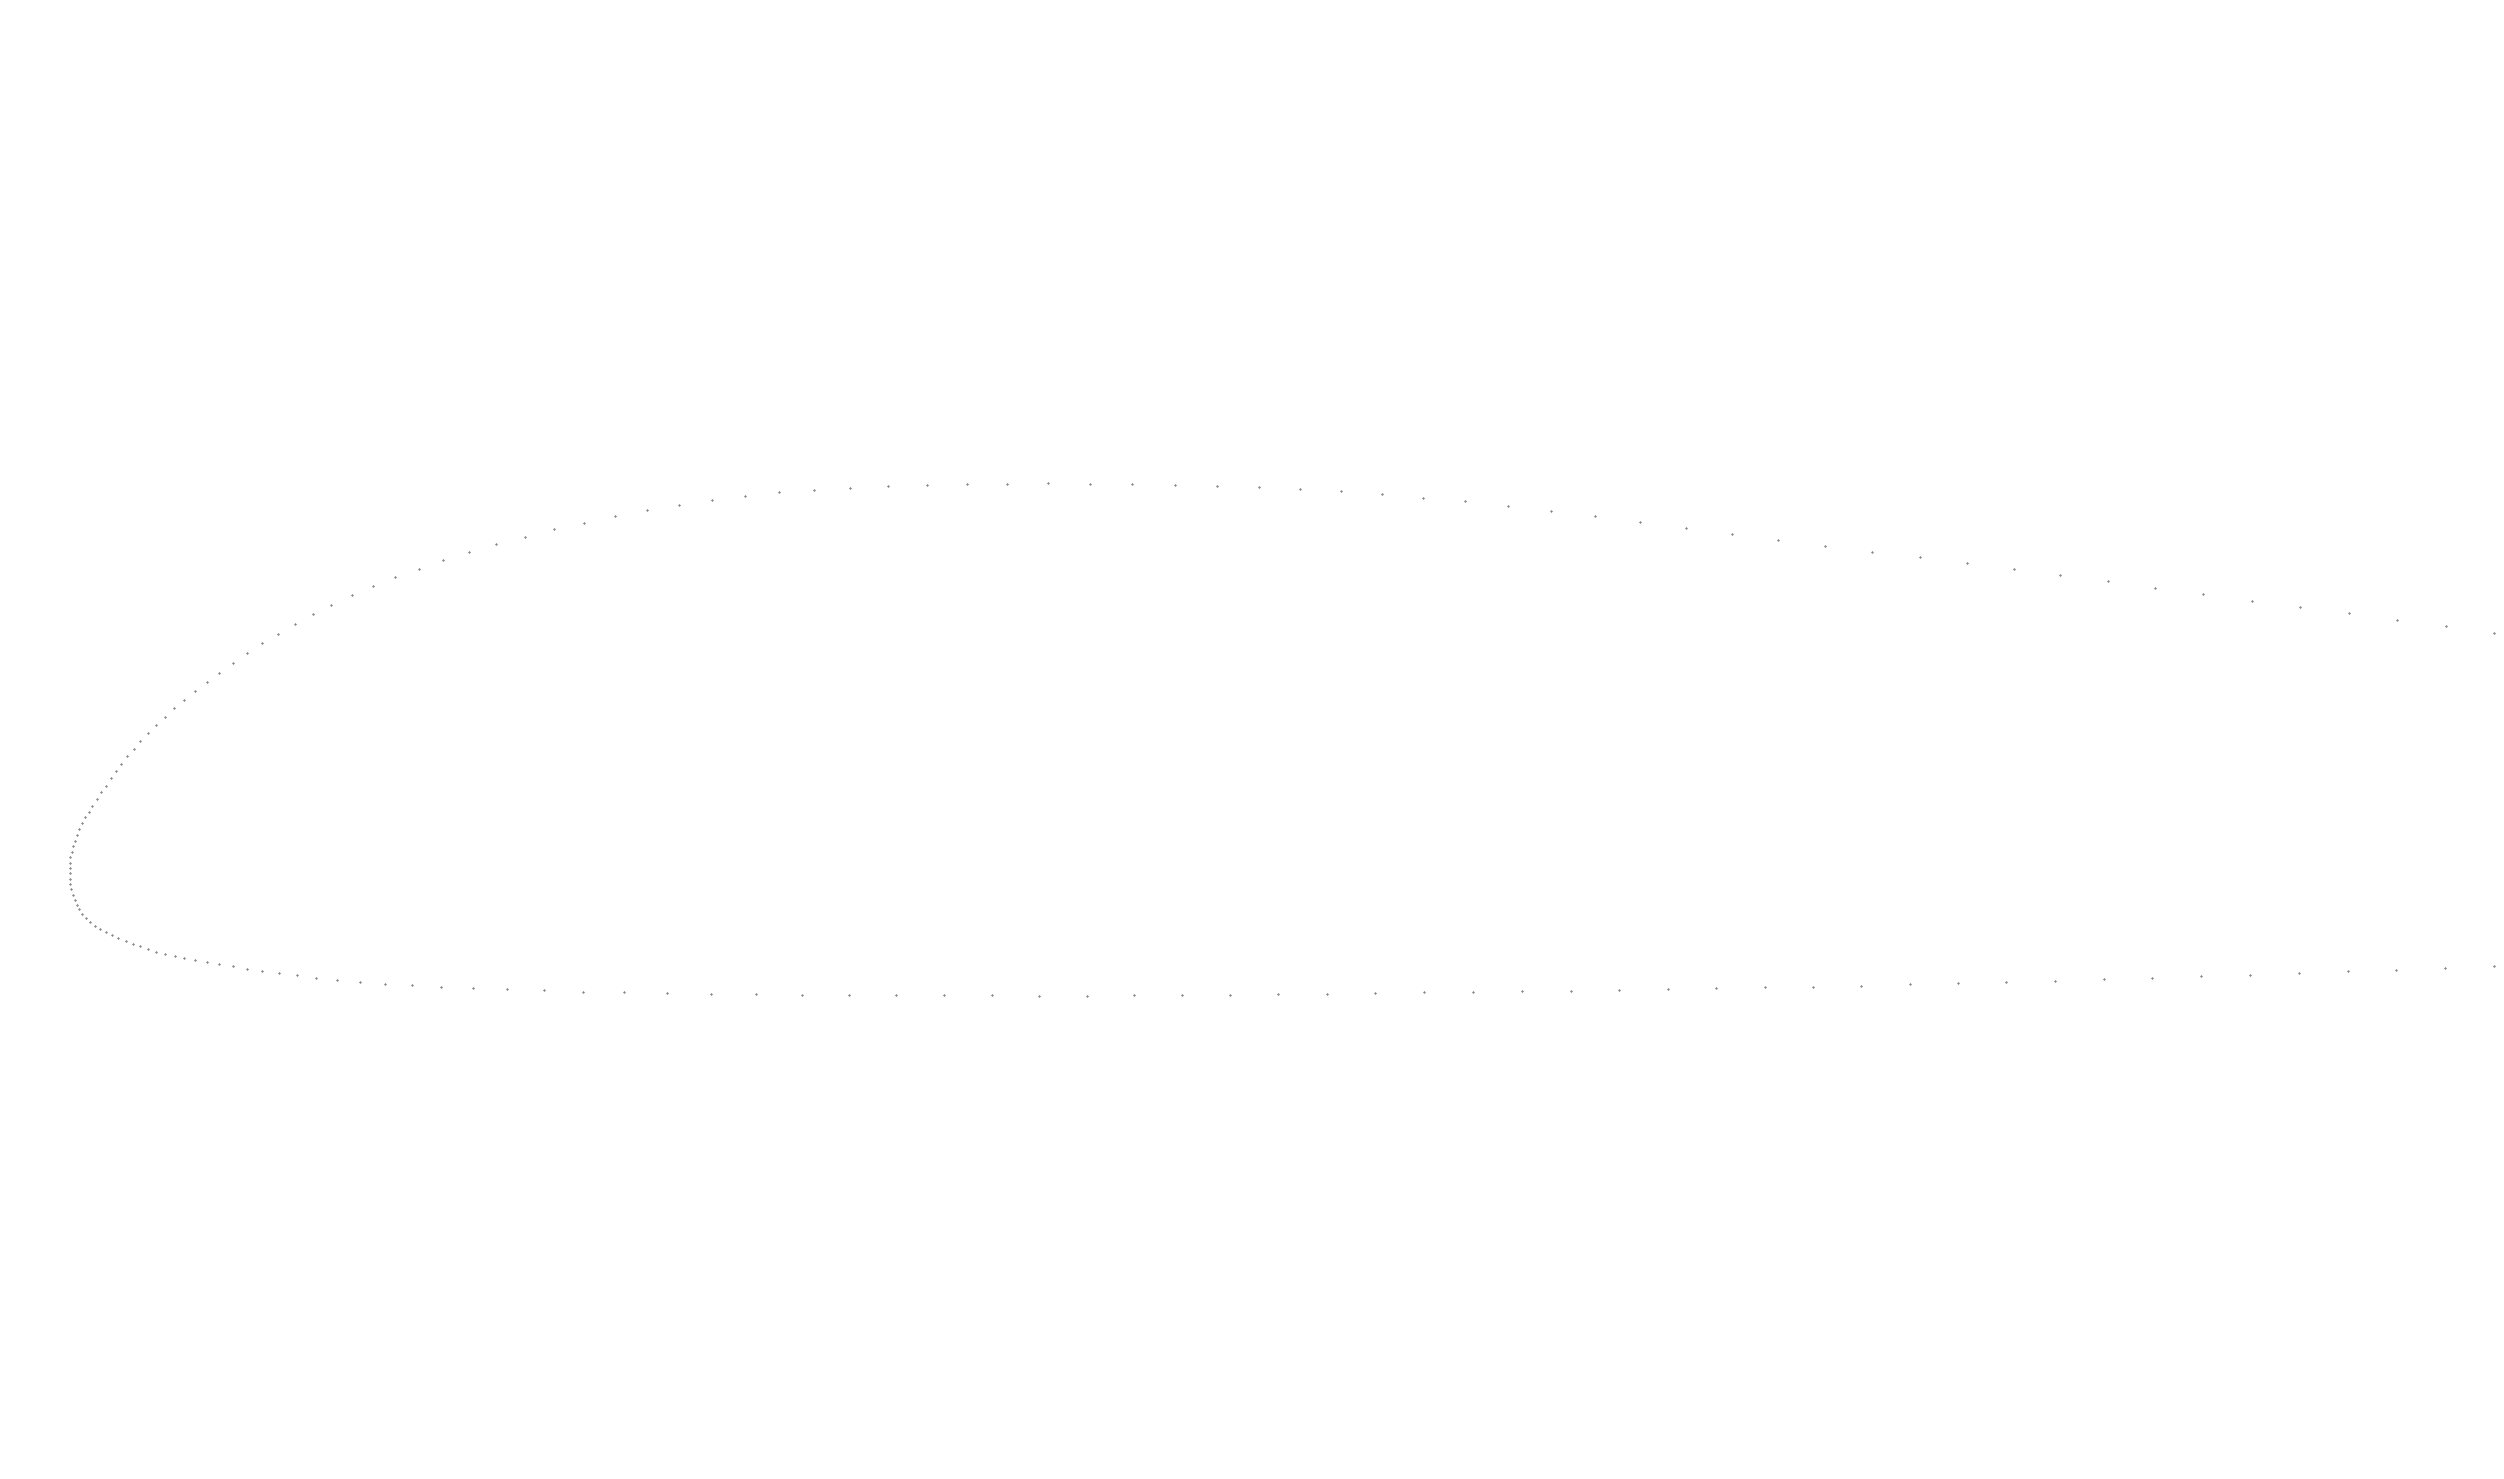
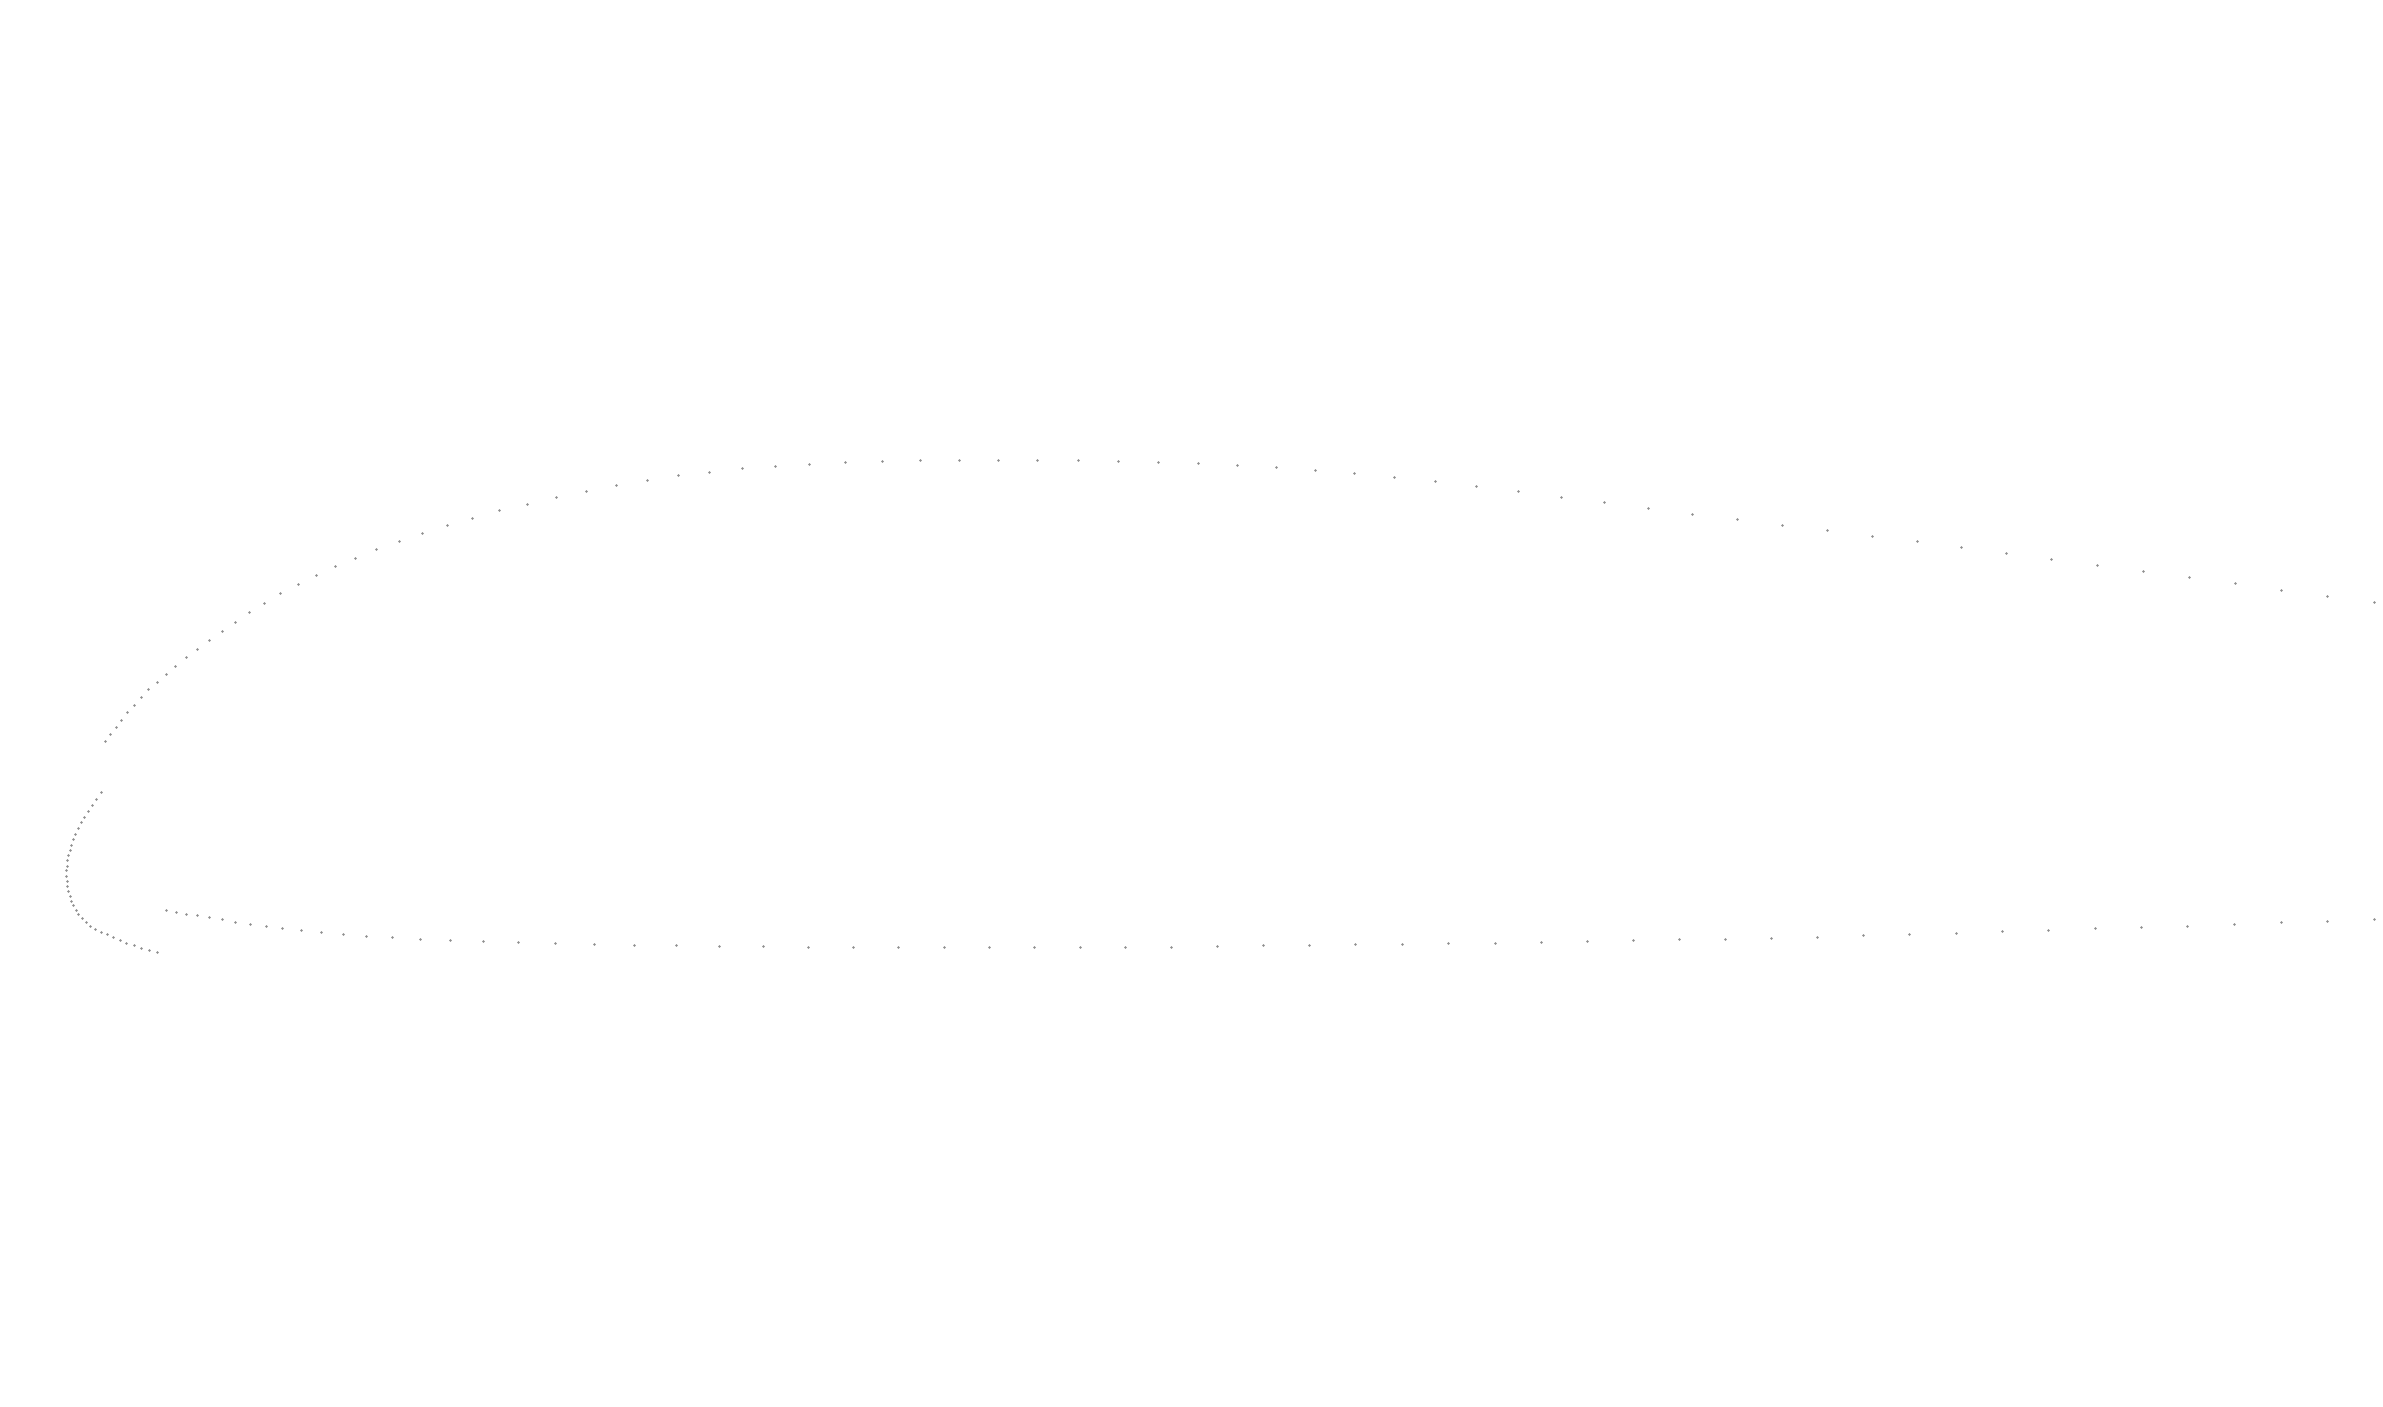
part: (71, 868) -> (68, 870), moved

